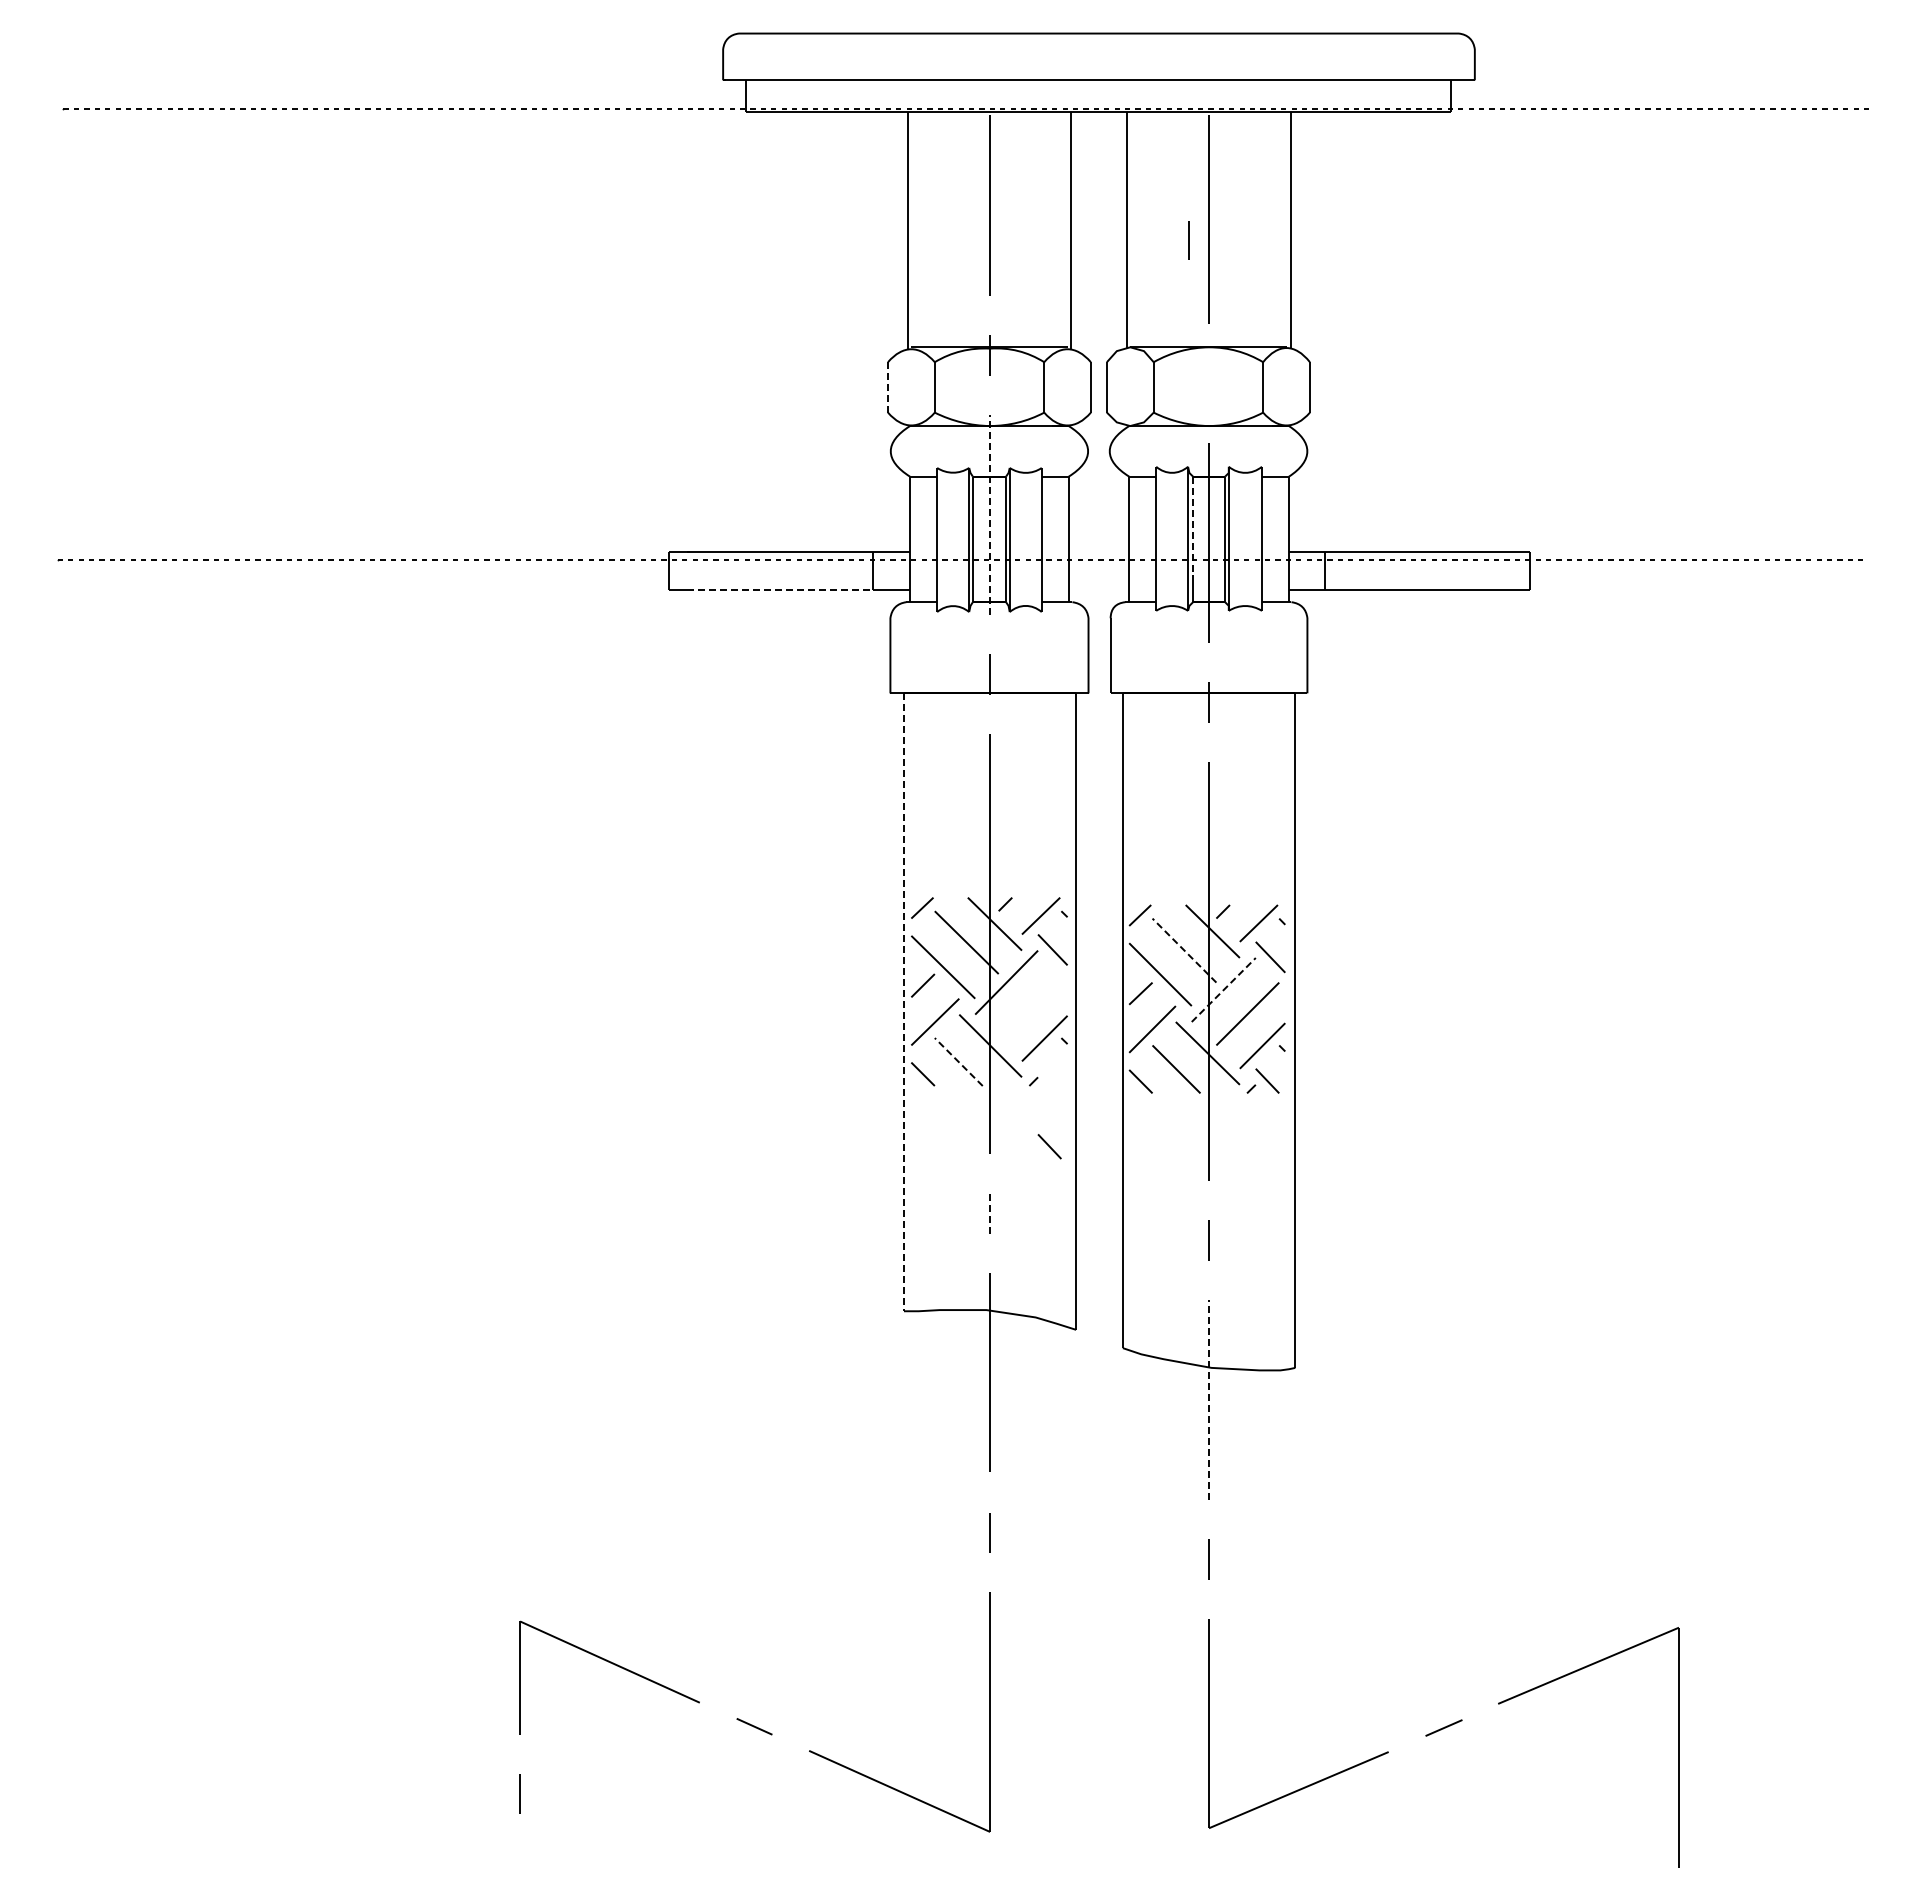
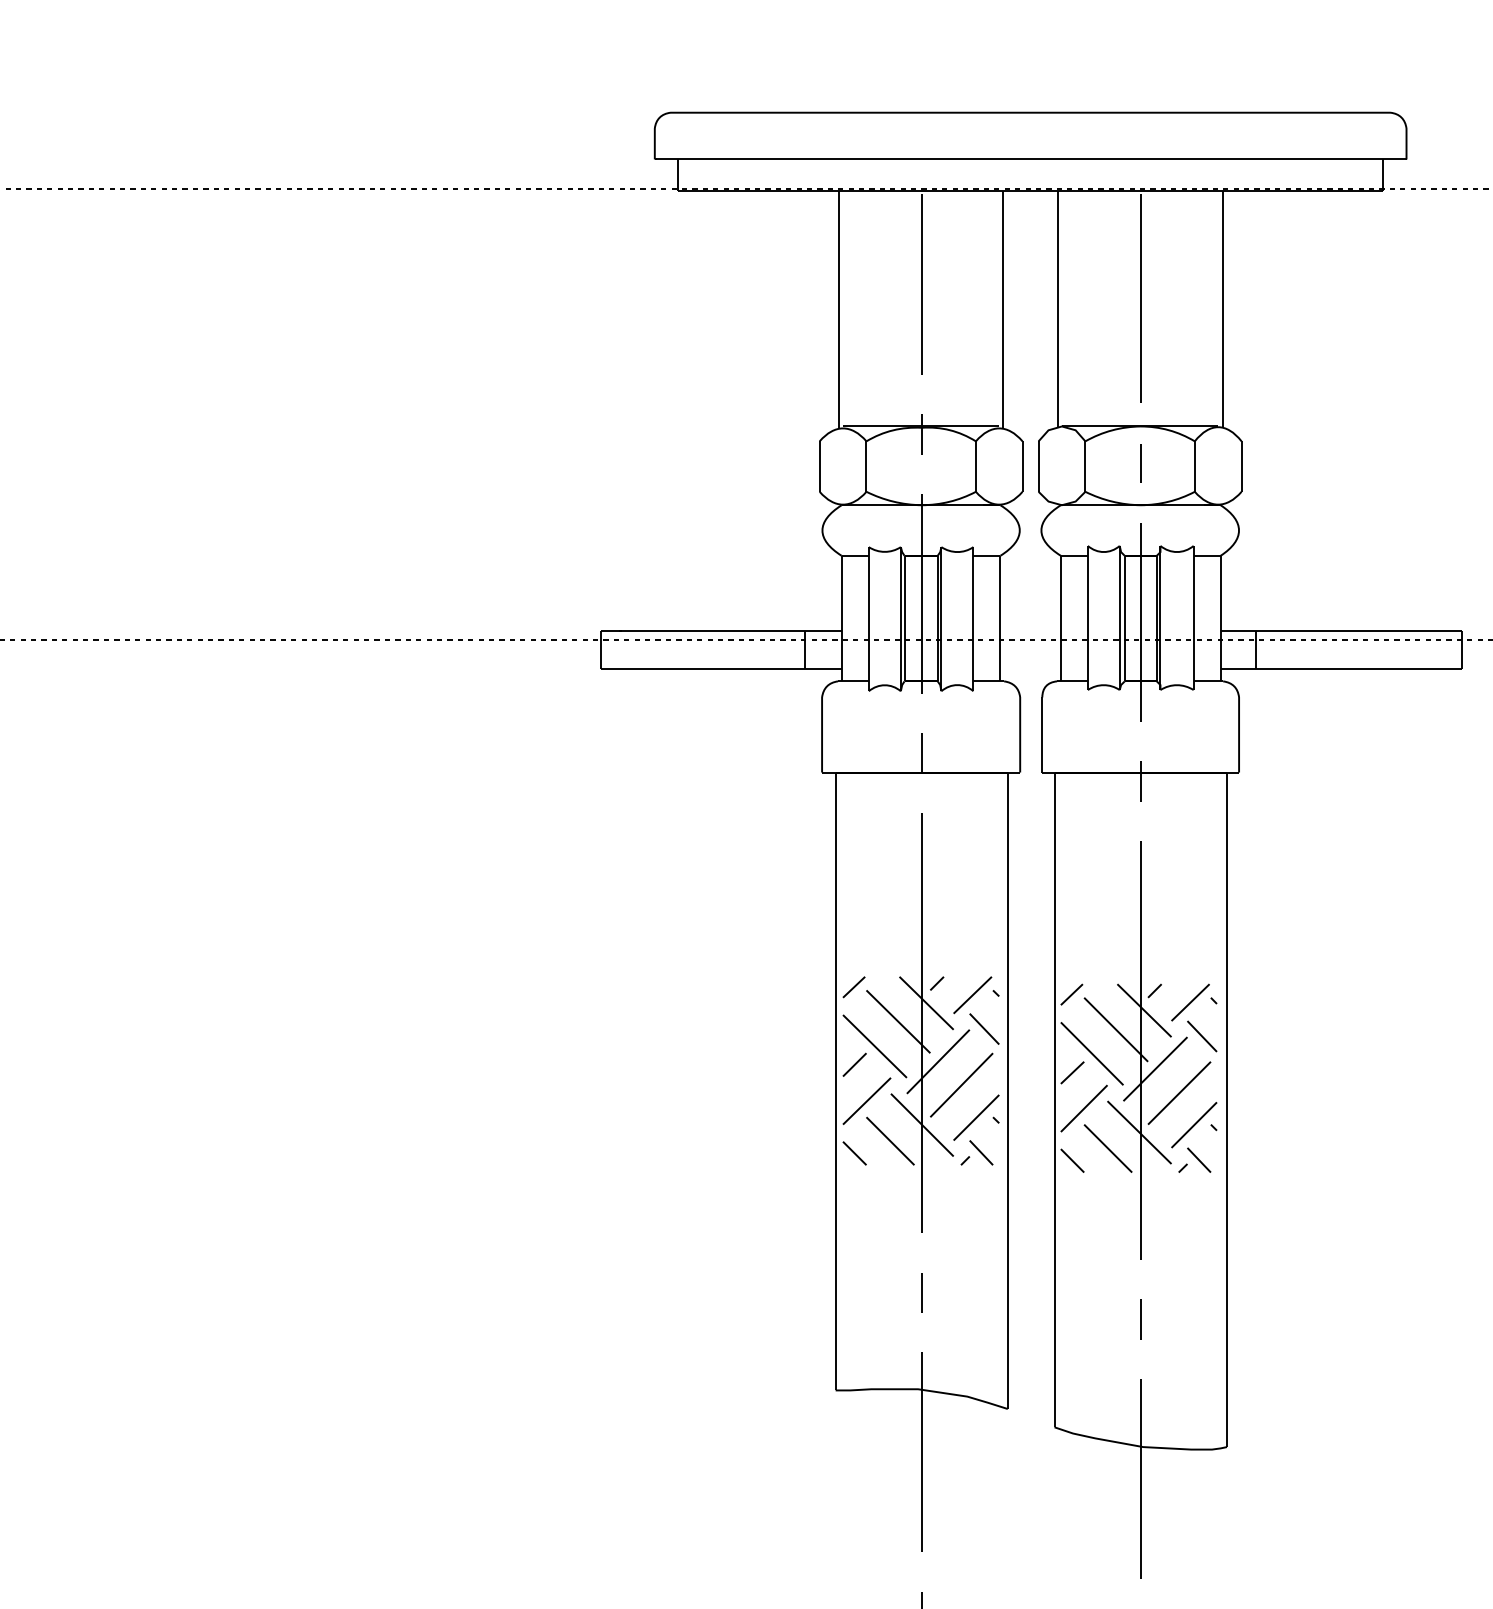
line: (1188, 240) -> (1140, 463), moved
line: (888, 387) -> (820, 466), dashed -> solid
line: (990, 514) -> (922, 593), dashed -> solid
line: (1193, 526) -> (1125, 605), dashed -> solid
line: (780, 589) -> (712, 668), dashed -> solid
line: (1184, 950) -> (1116, 1029), dashed -> solid
line: (1224, 989) -> (1156, 1068), dashed -> solid
line: (903, 1002) -> (835, 1081), dashed -> solid
line: (1029, 1005) -> (961, 1084), added
line: (958, 1062) -> (890, 1141), dashed -> solid
line: (1049, 1146) -> (981, 1152), moved
line: (990, 1213) -> (922, 1292), dashed -> solid
line: (1209, 1399) -> (1141, 1478), dashed -> solid

